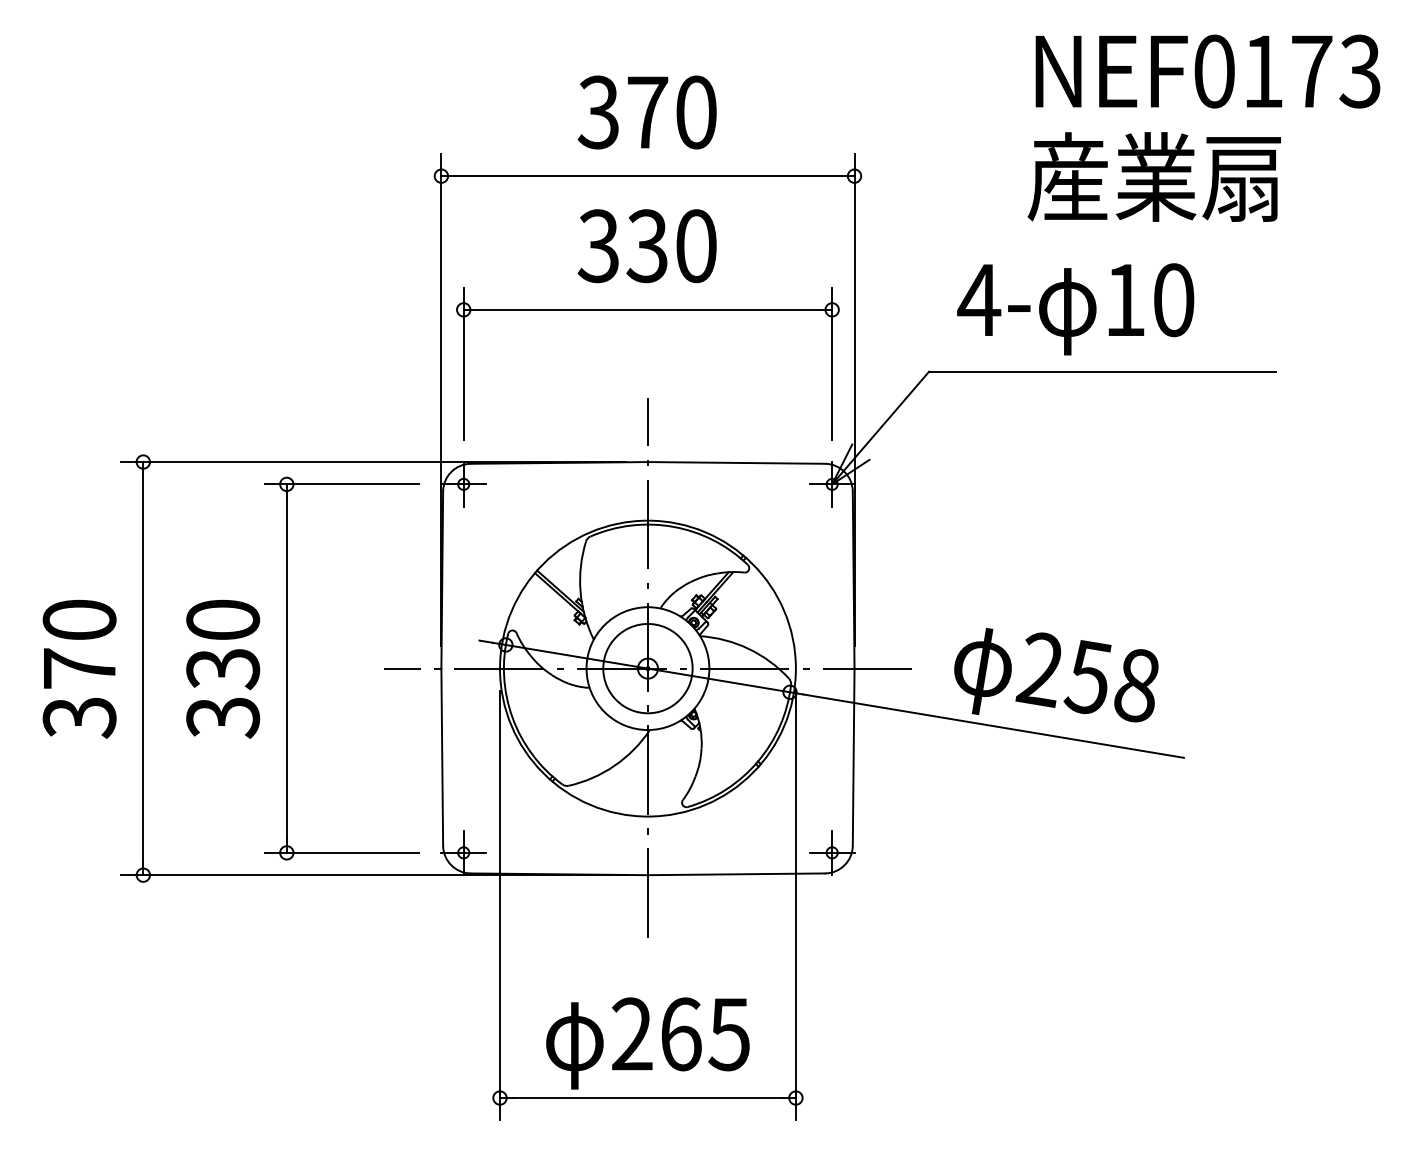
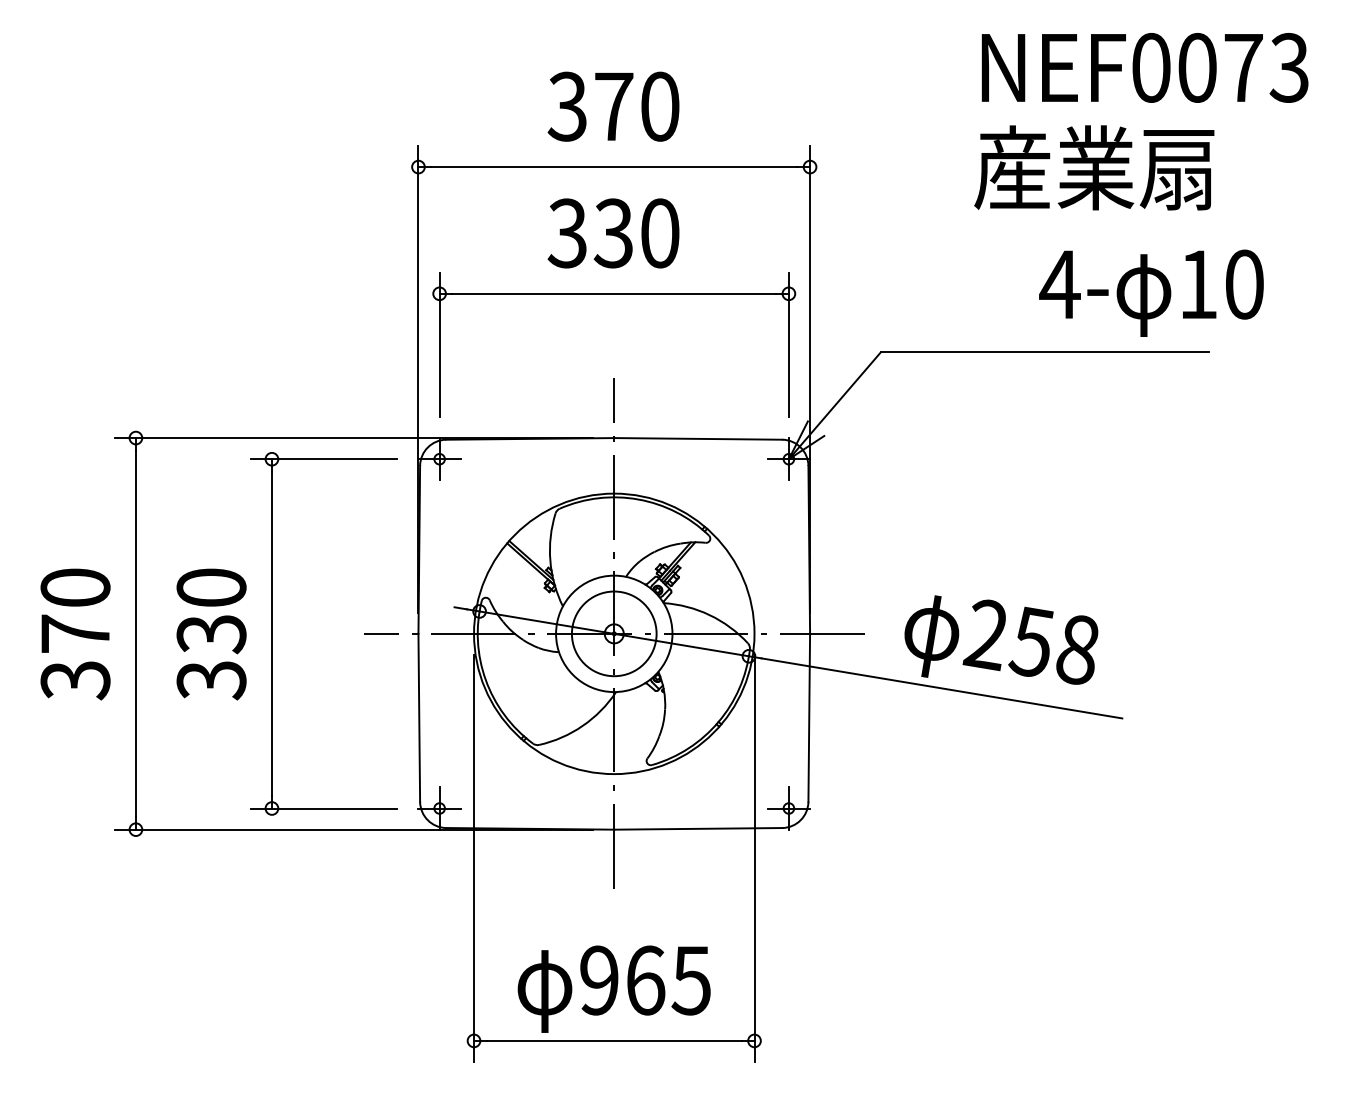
text: (1263, 71) -> (1197, 67), NEF0173 -> NEF0073
text: (1075, 309) -> (1151, 293), moved
text: (632, 1034) -> (599, 980), 265 -> 965

